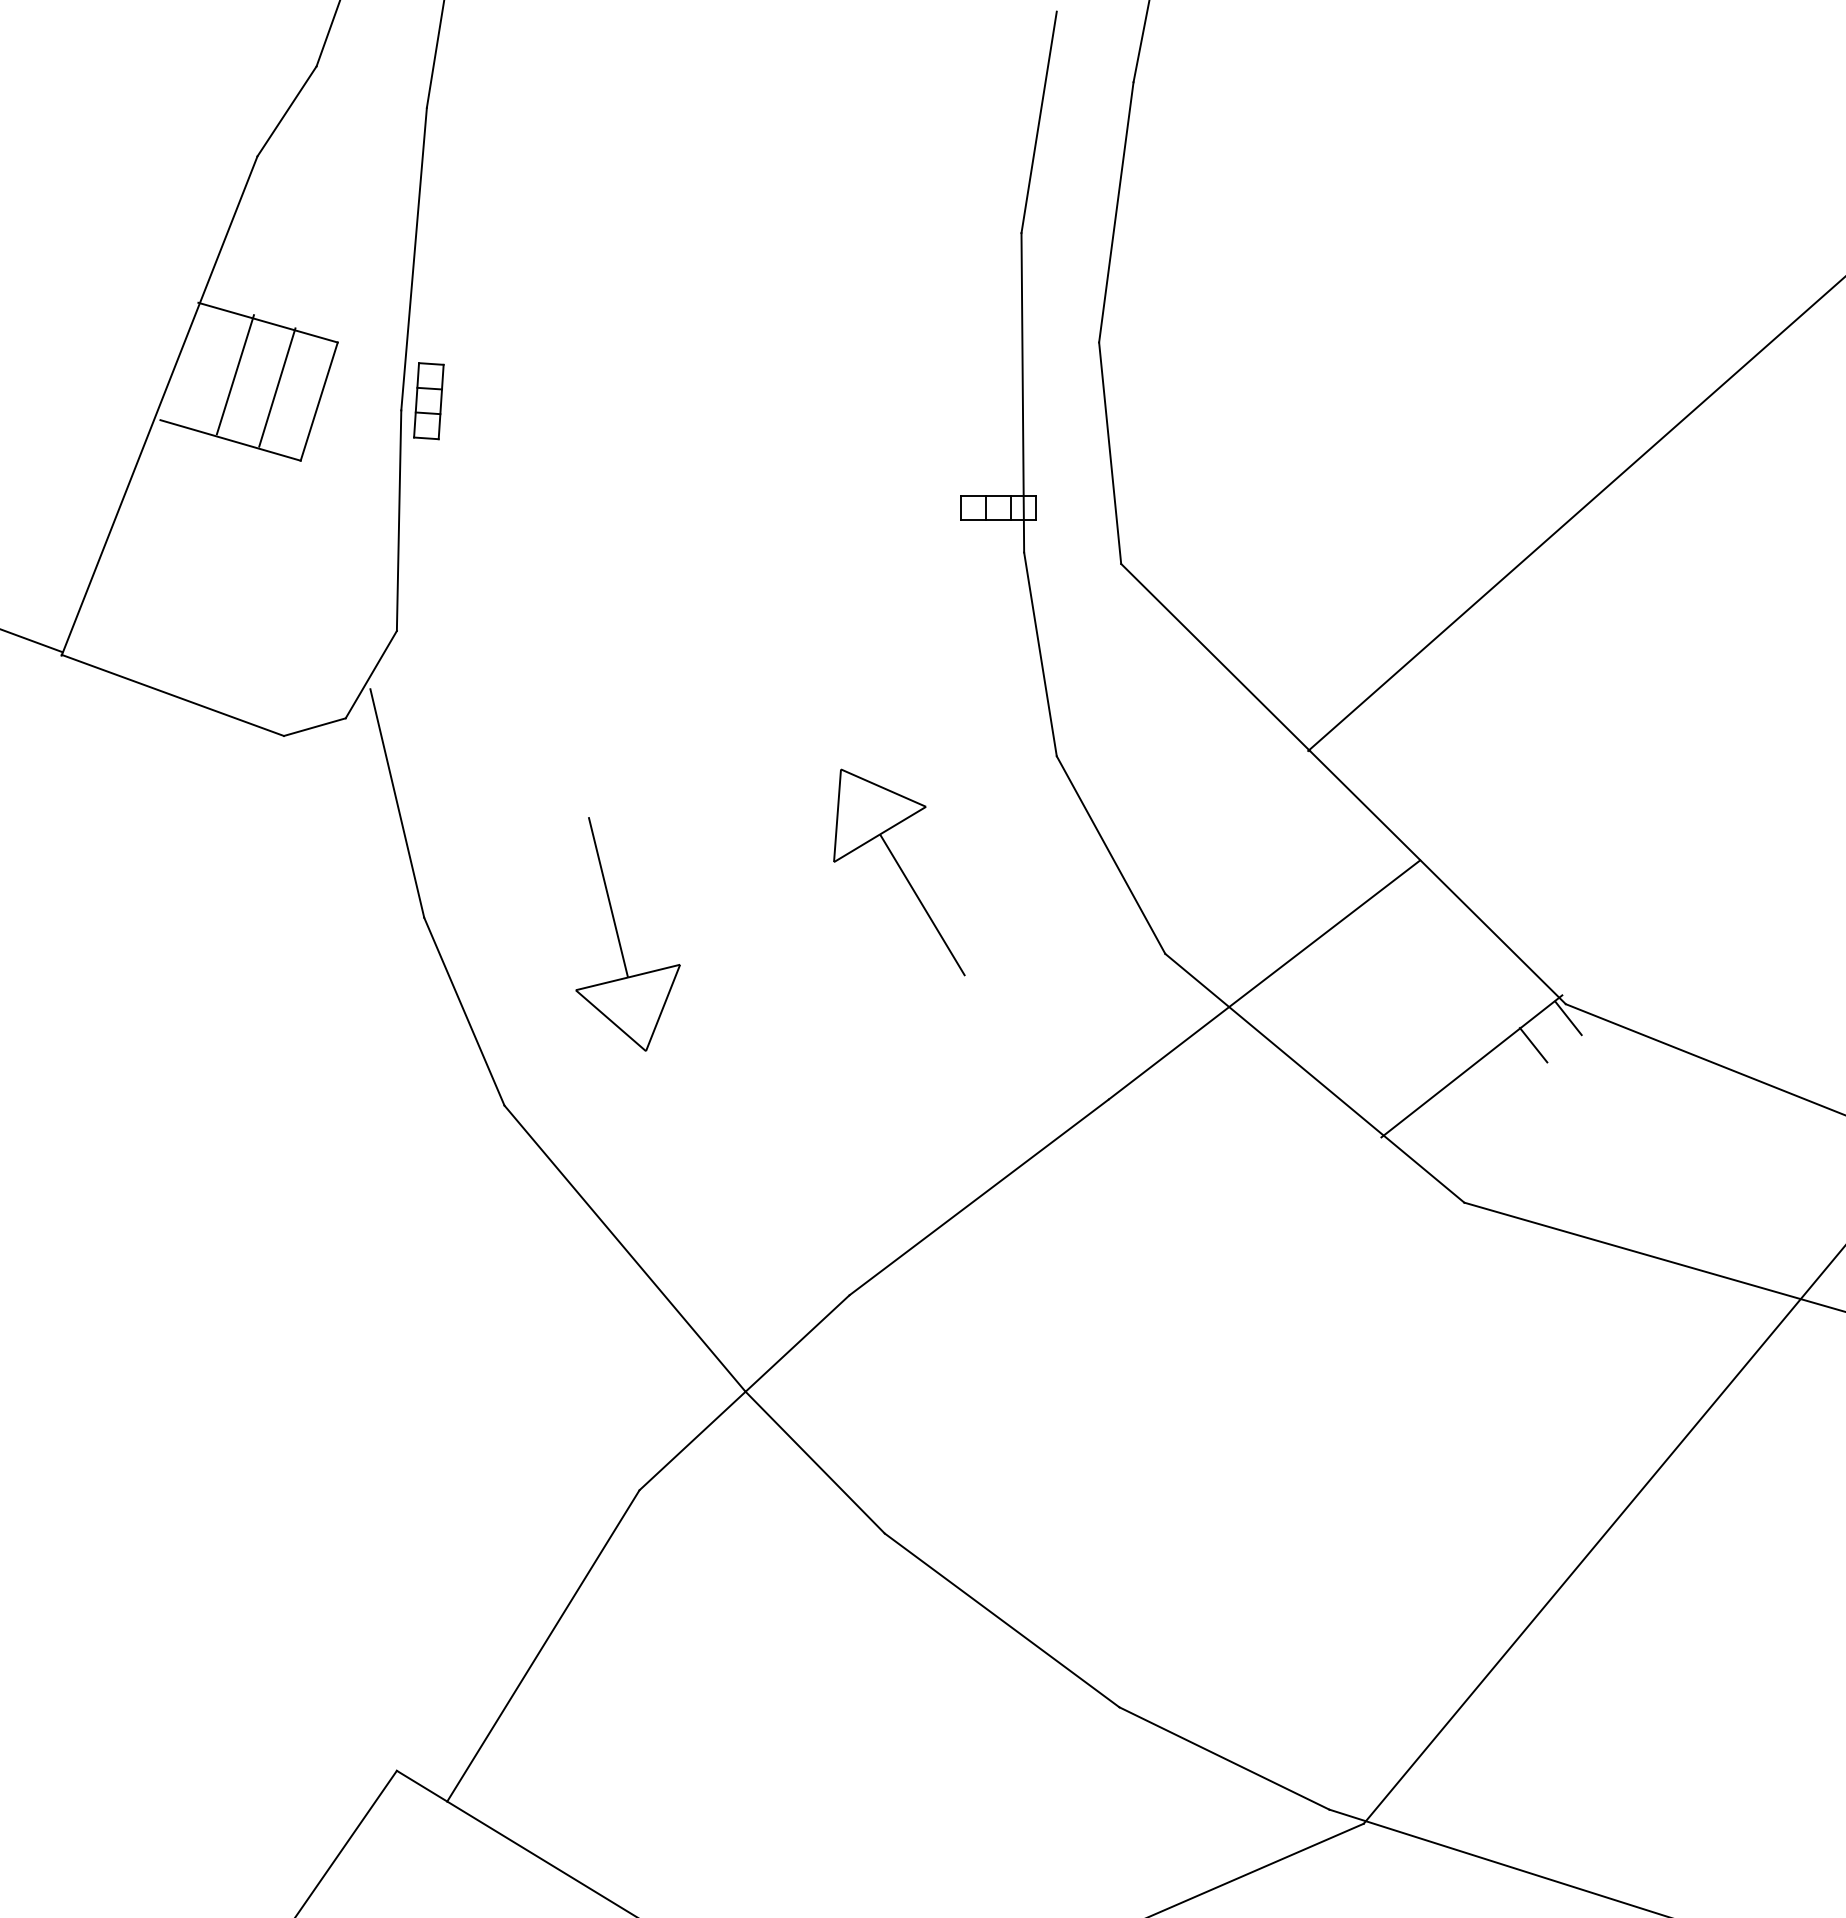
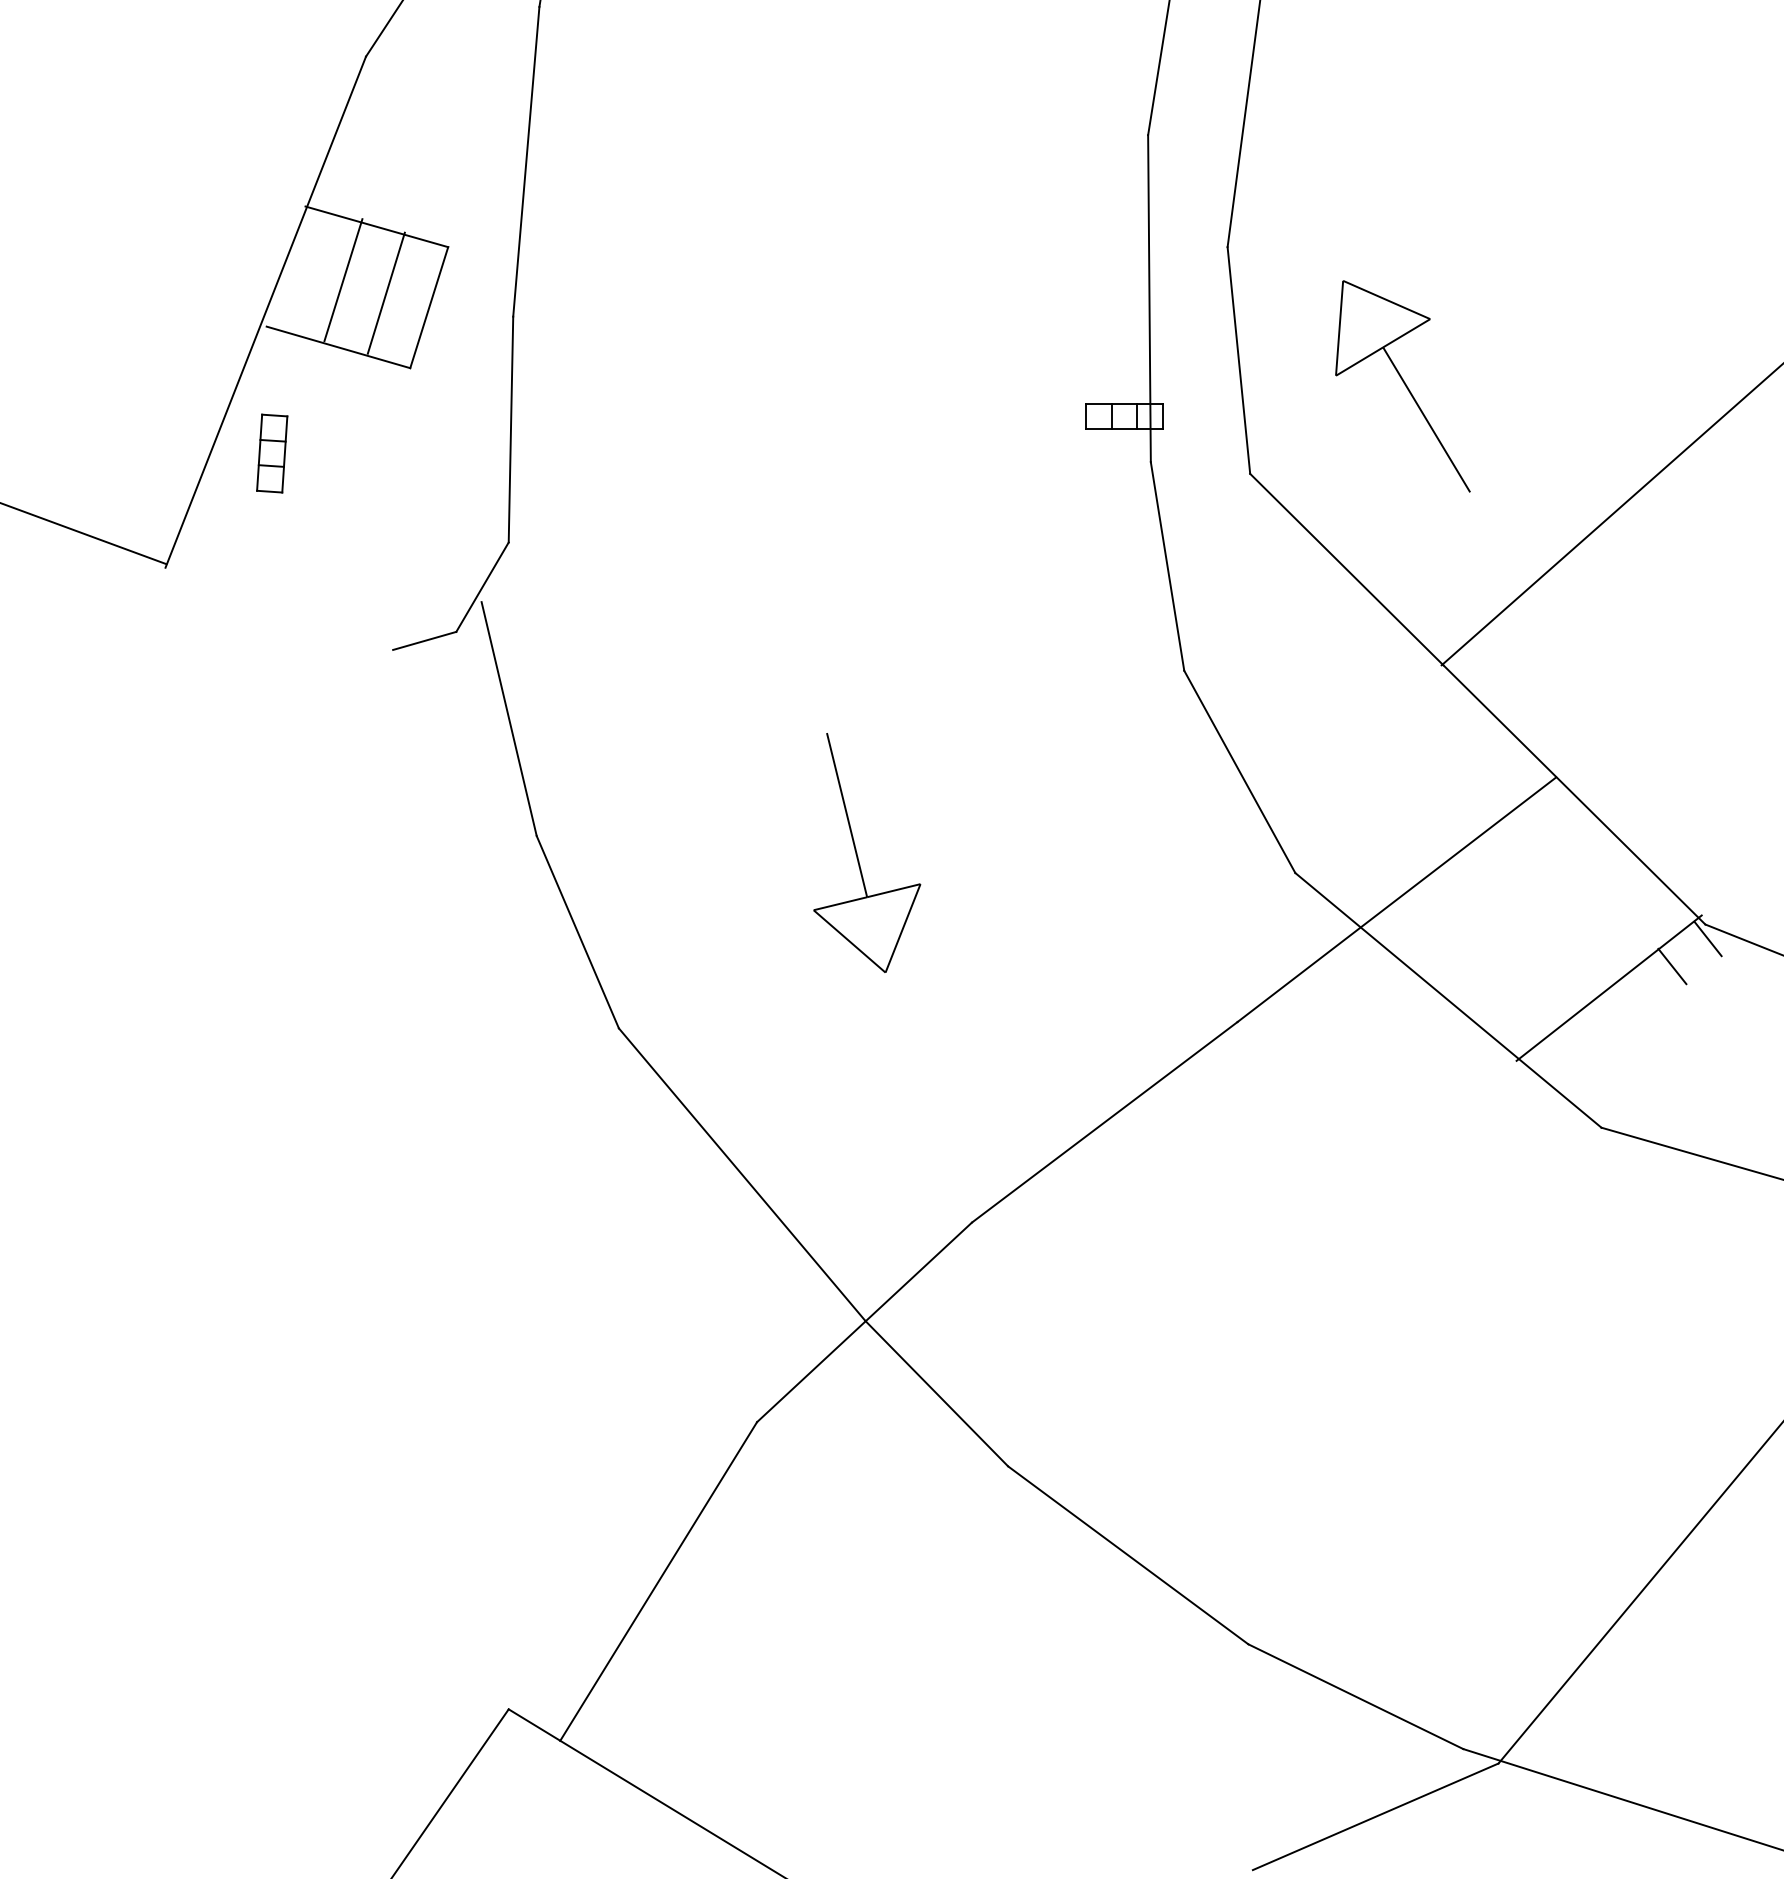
part: (428, 401) -> (271, 453), moved
line: (172, 694) -> (279, 607), removed
part: (899, 872) -> (1403, 386), moved
part: (619, 937) -> (858, 856), moved

